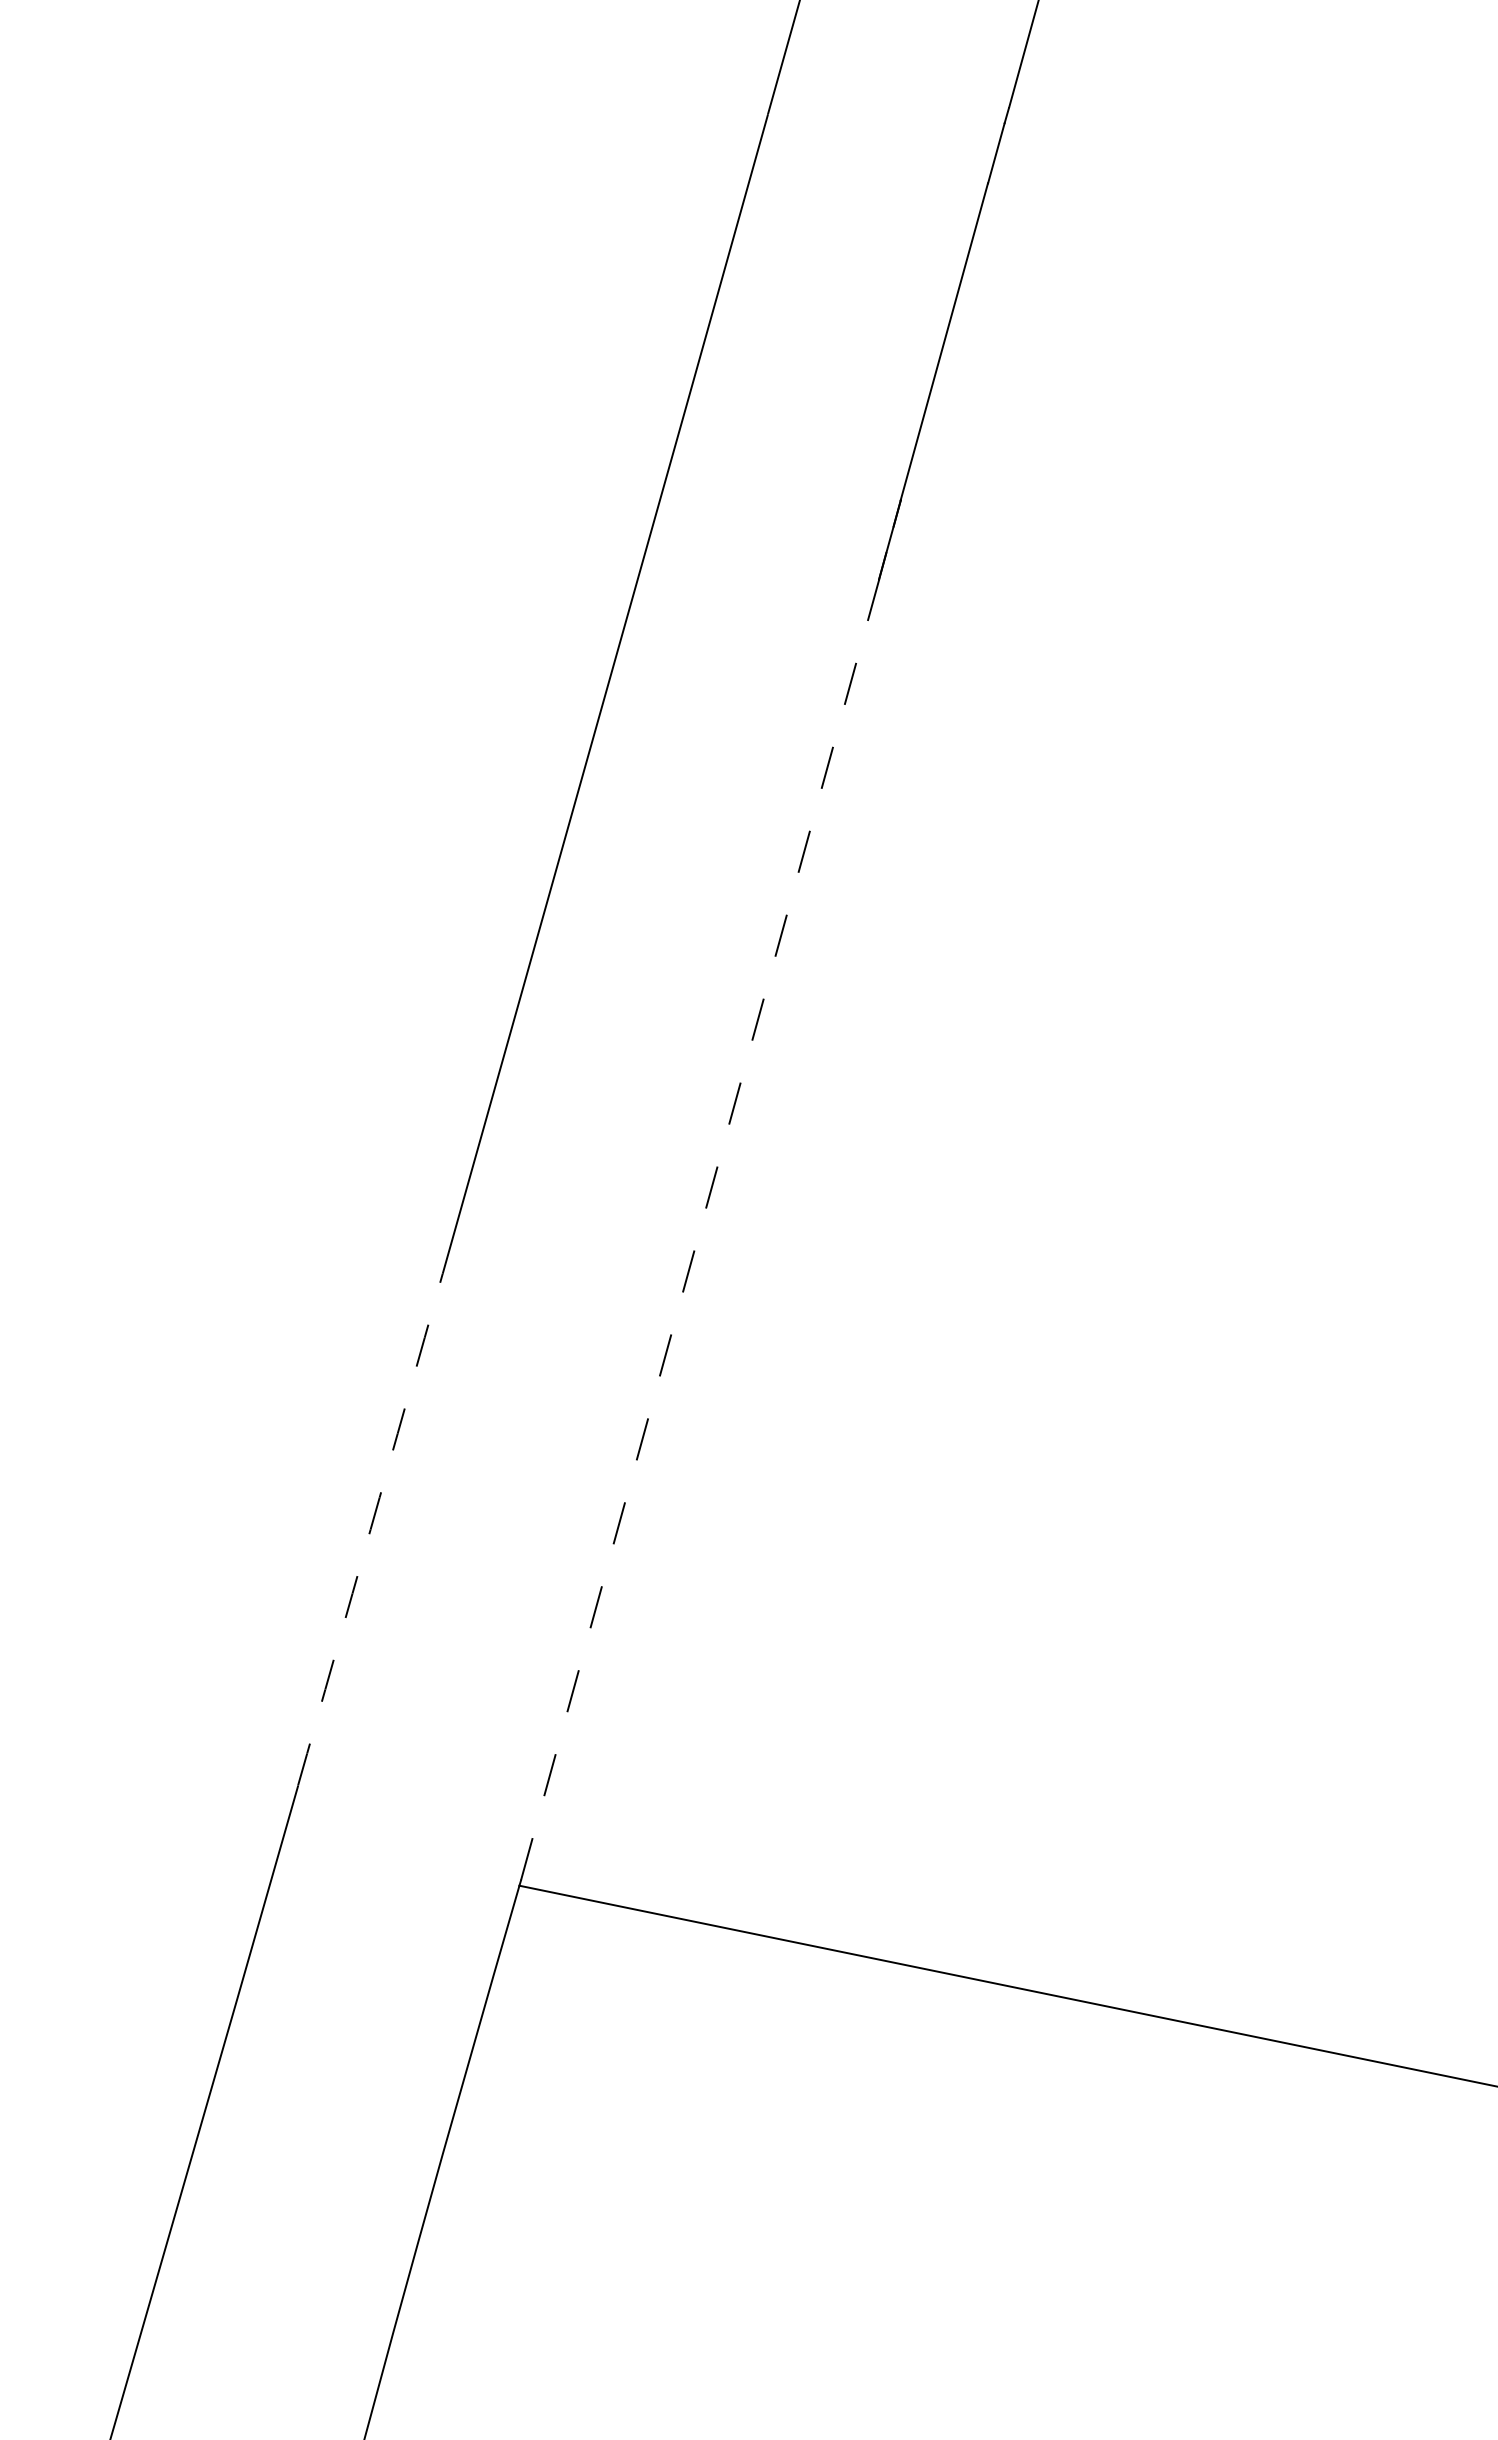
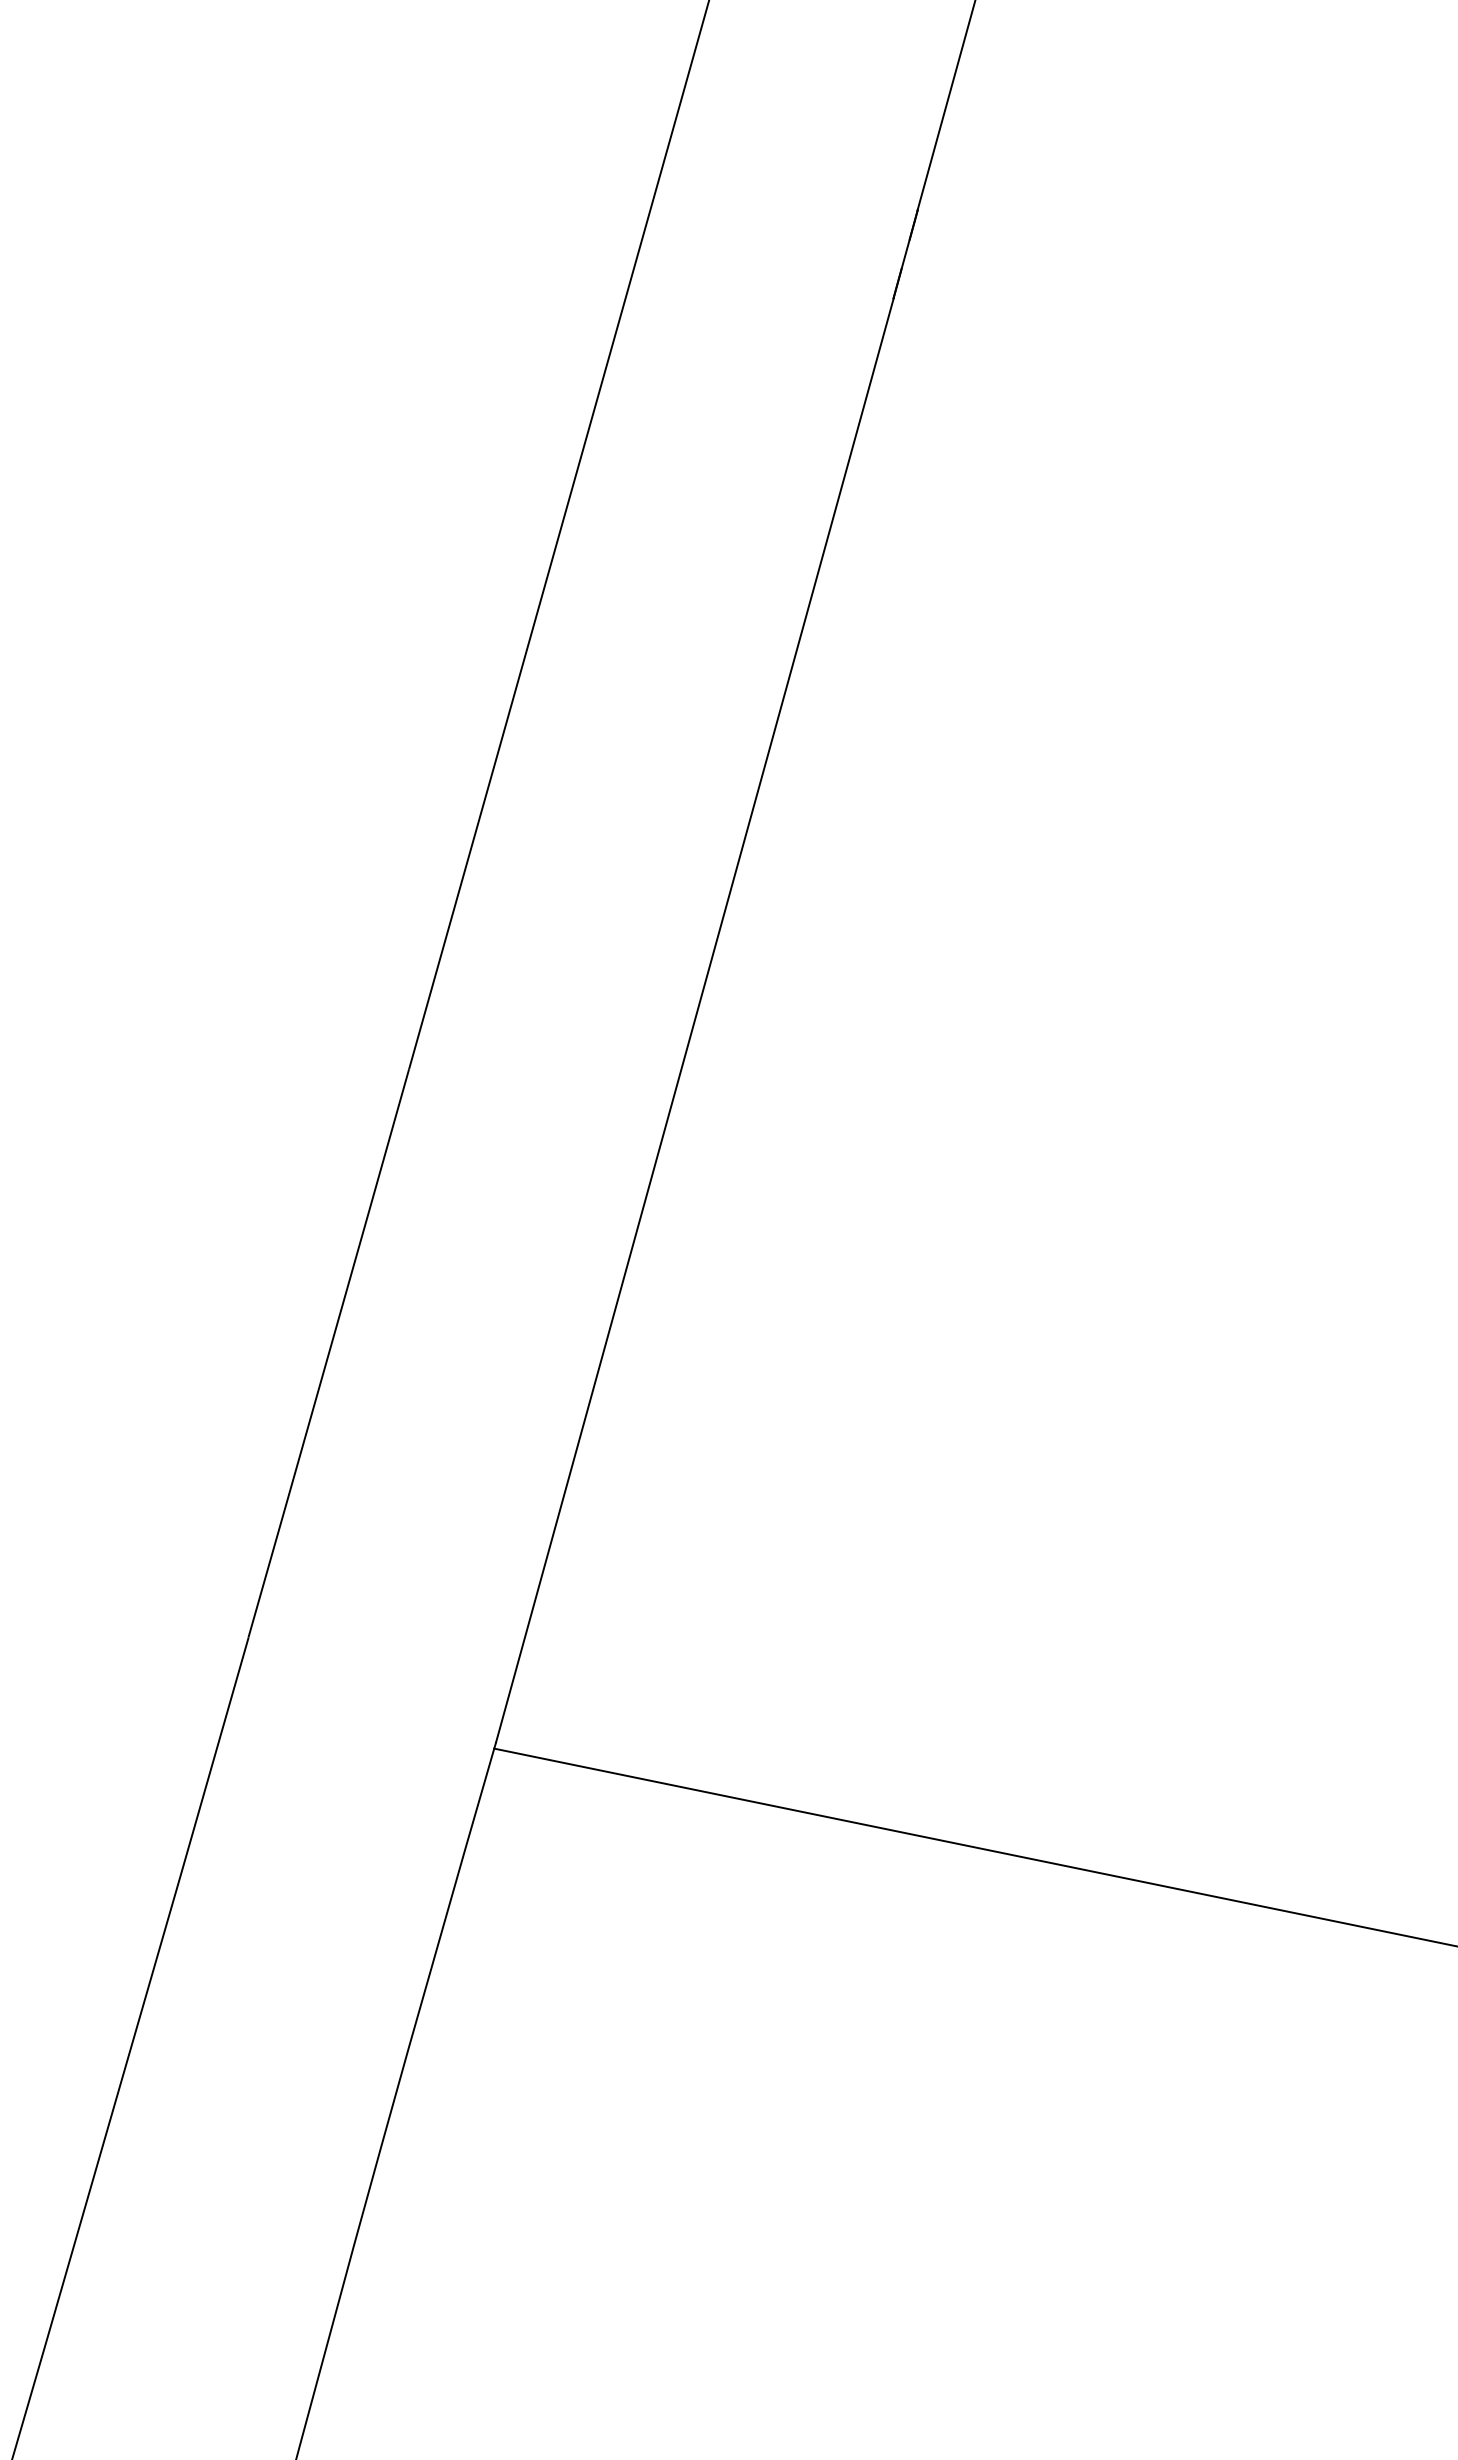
line: (700, 1229) -> (695, 1020), dashed -> solid
arc: (370, 1529) -> (328, 1353), dashed -> solid

